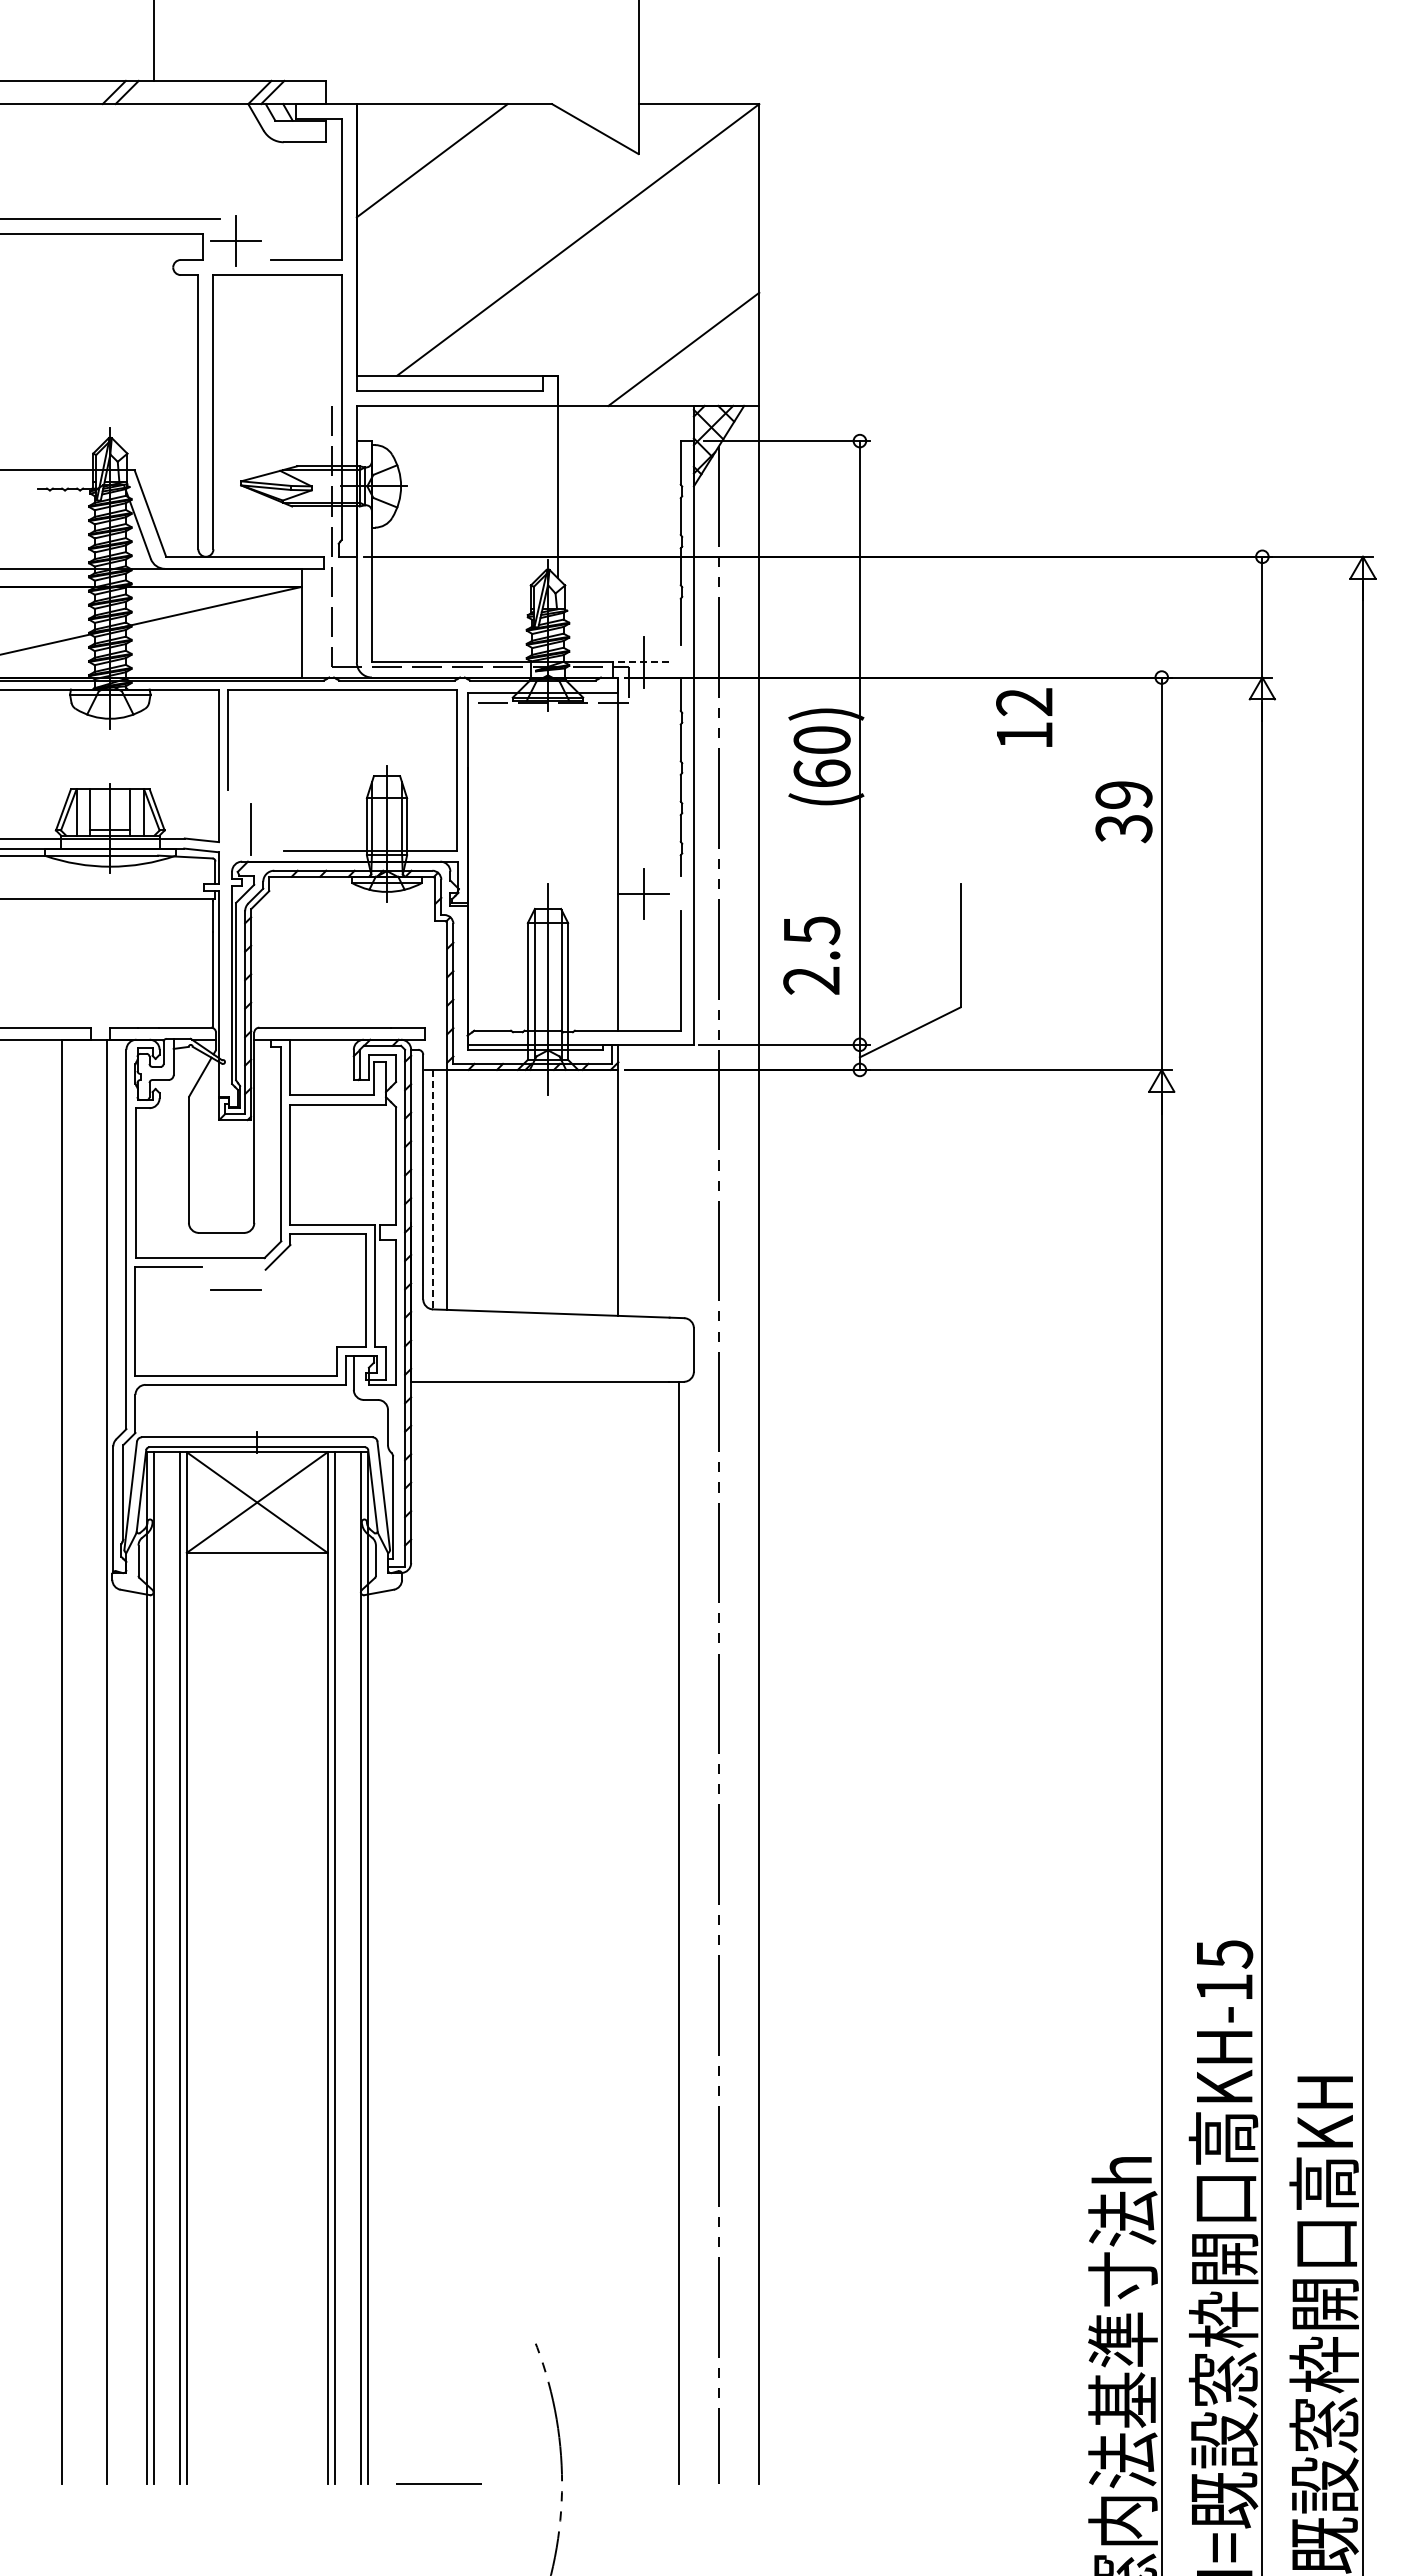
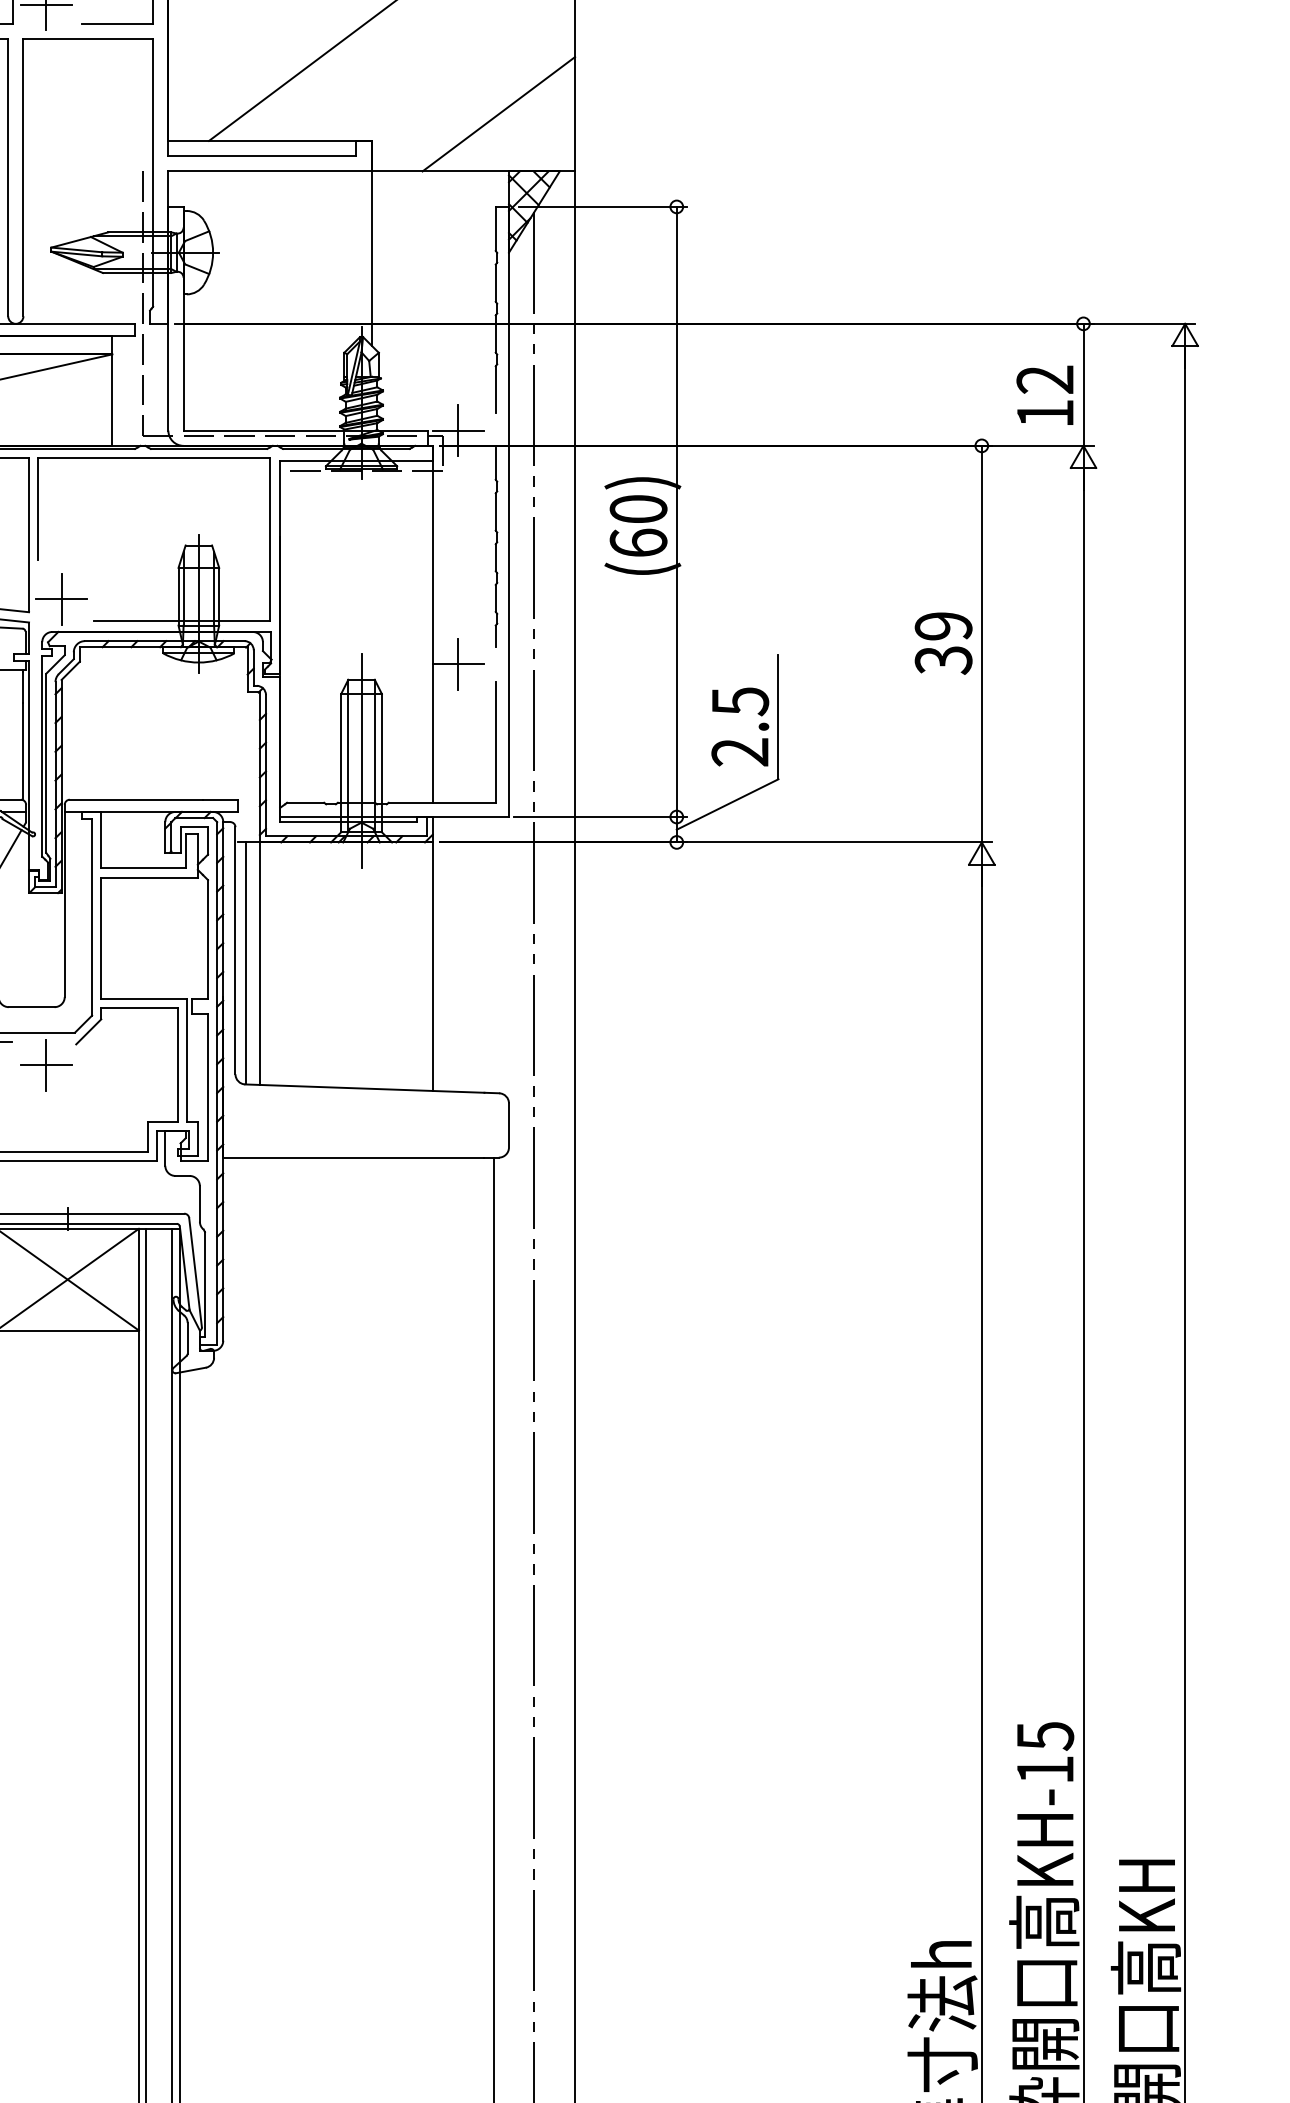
line: (644, 662) -> (459, 430), dashed -> solid
text: (1024, 717) -> (1045, 395), moved
text: (1123, 812) -> (943, 643), moved
line: (251, 829) -> (61, 599), added
text: (811, 955) -> (740, 726), moved
line: (433, 1189) -> (245, 963), dashed -> solid
line: (236, 1290) -> (46, 1065), added

